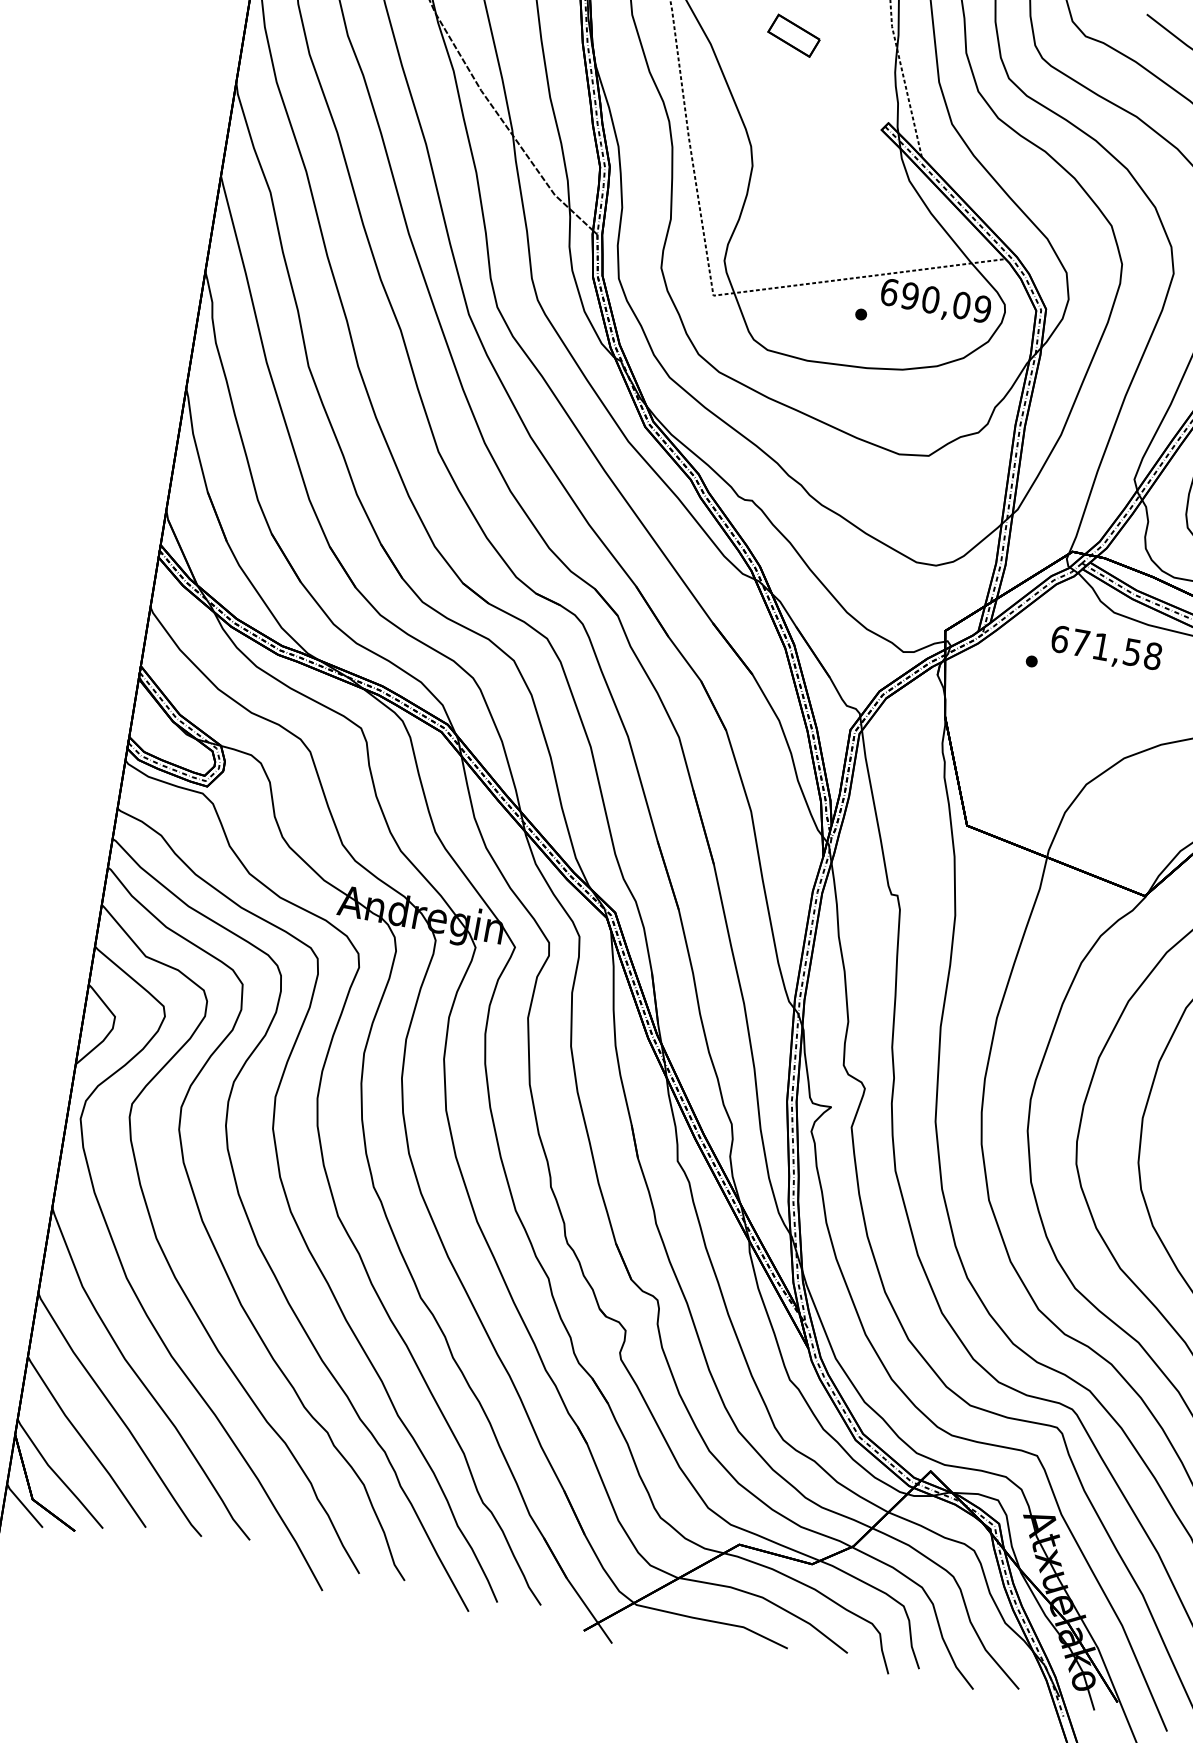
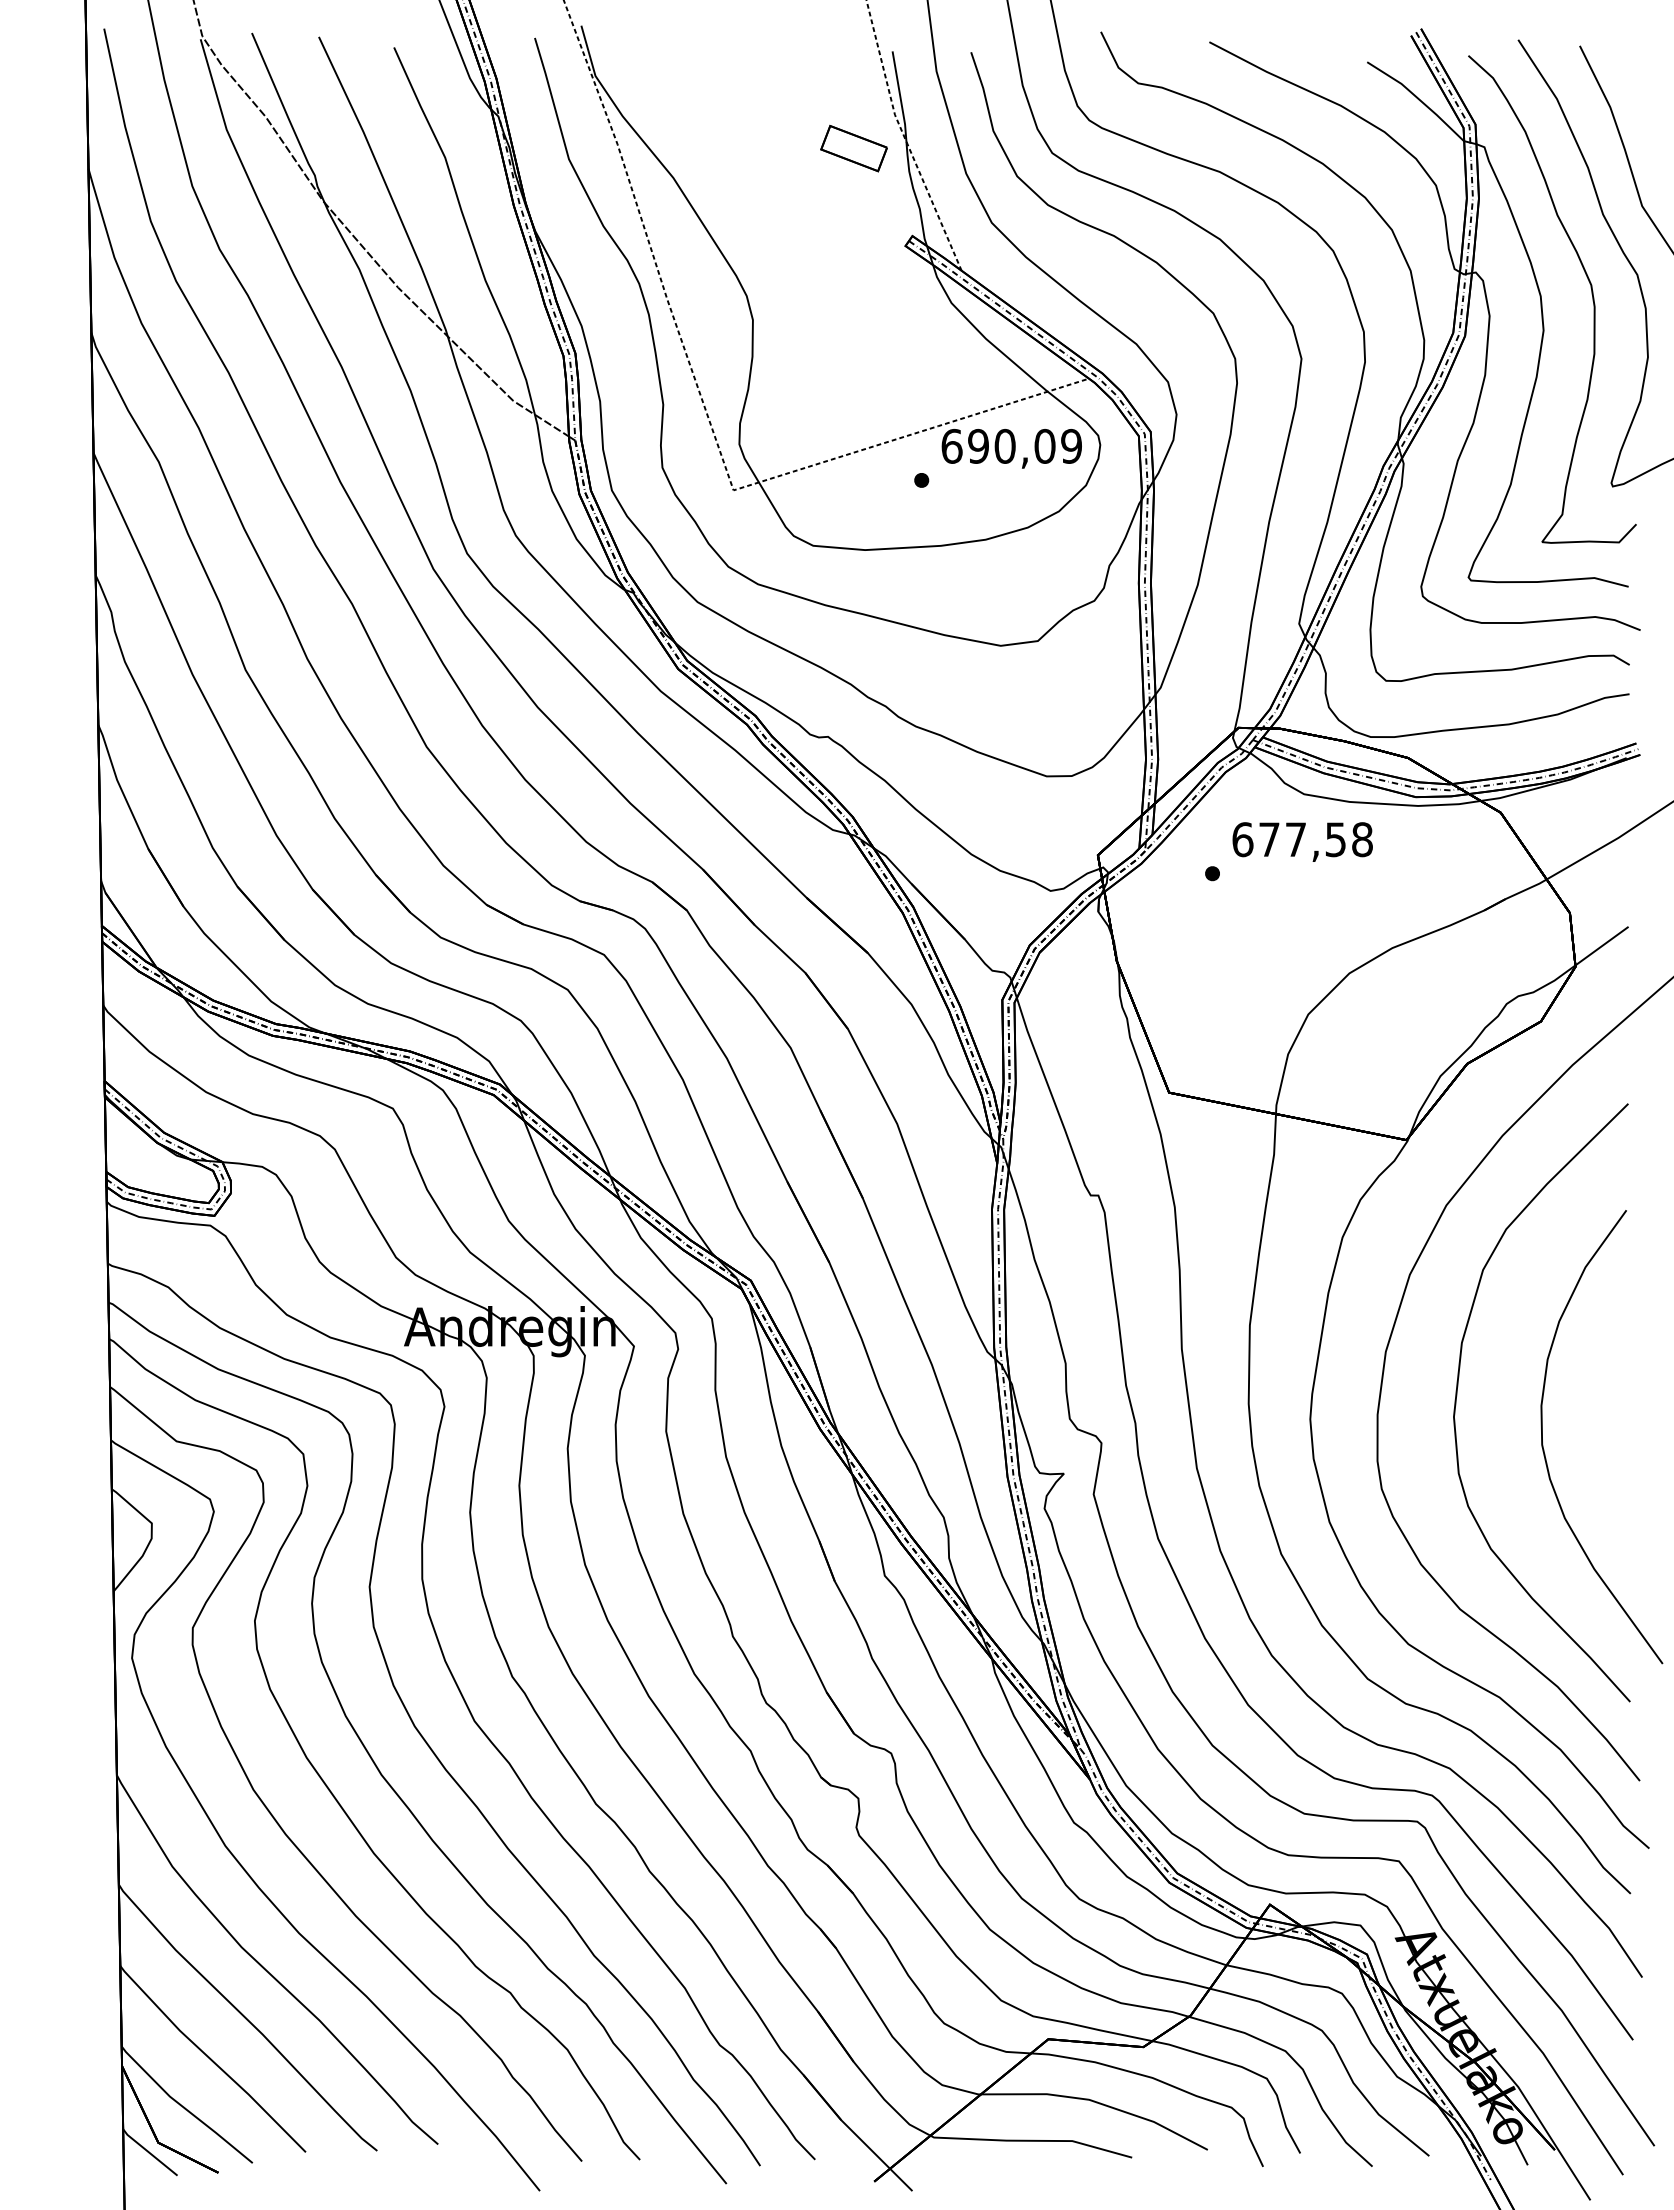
part: (793, 35) -> (853, 148), moved
text: (1101, 646) -> (1295, 839), 671,58 -> 677,58

